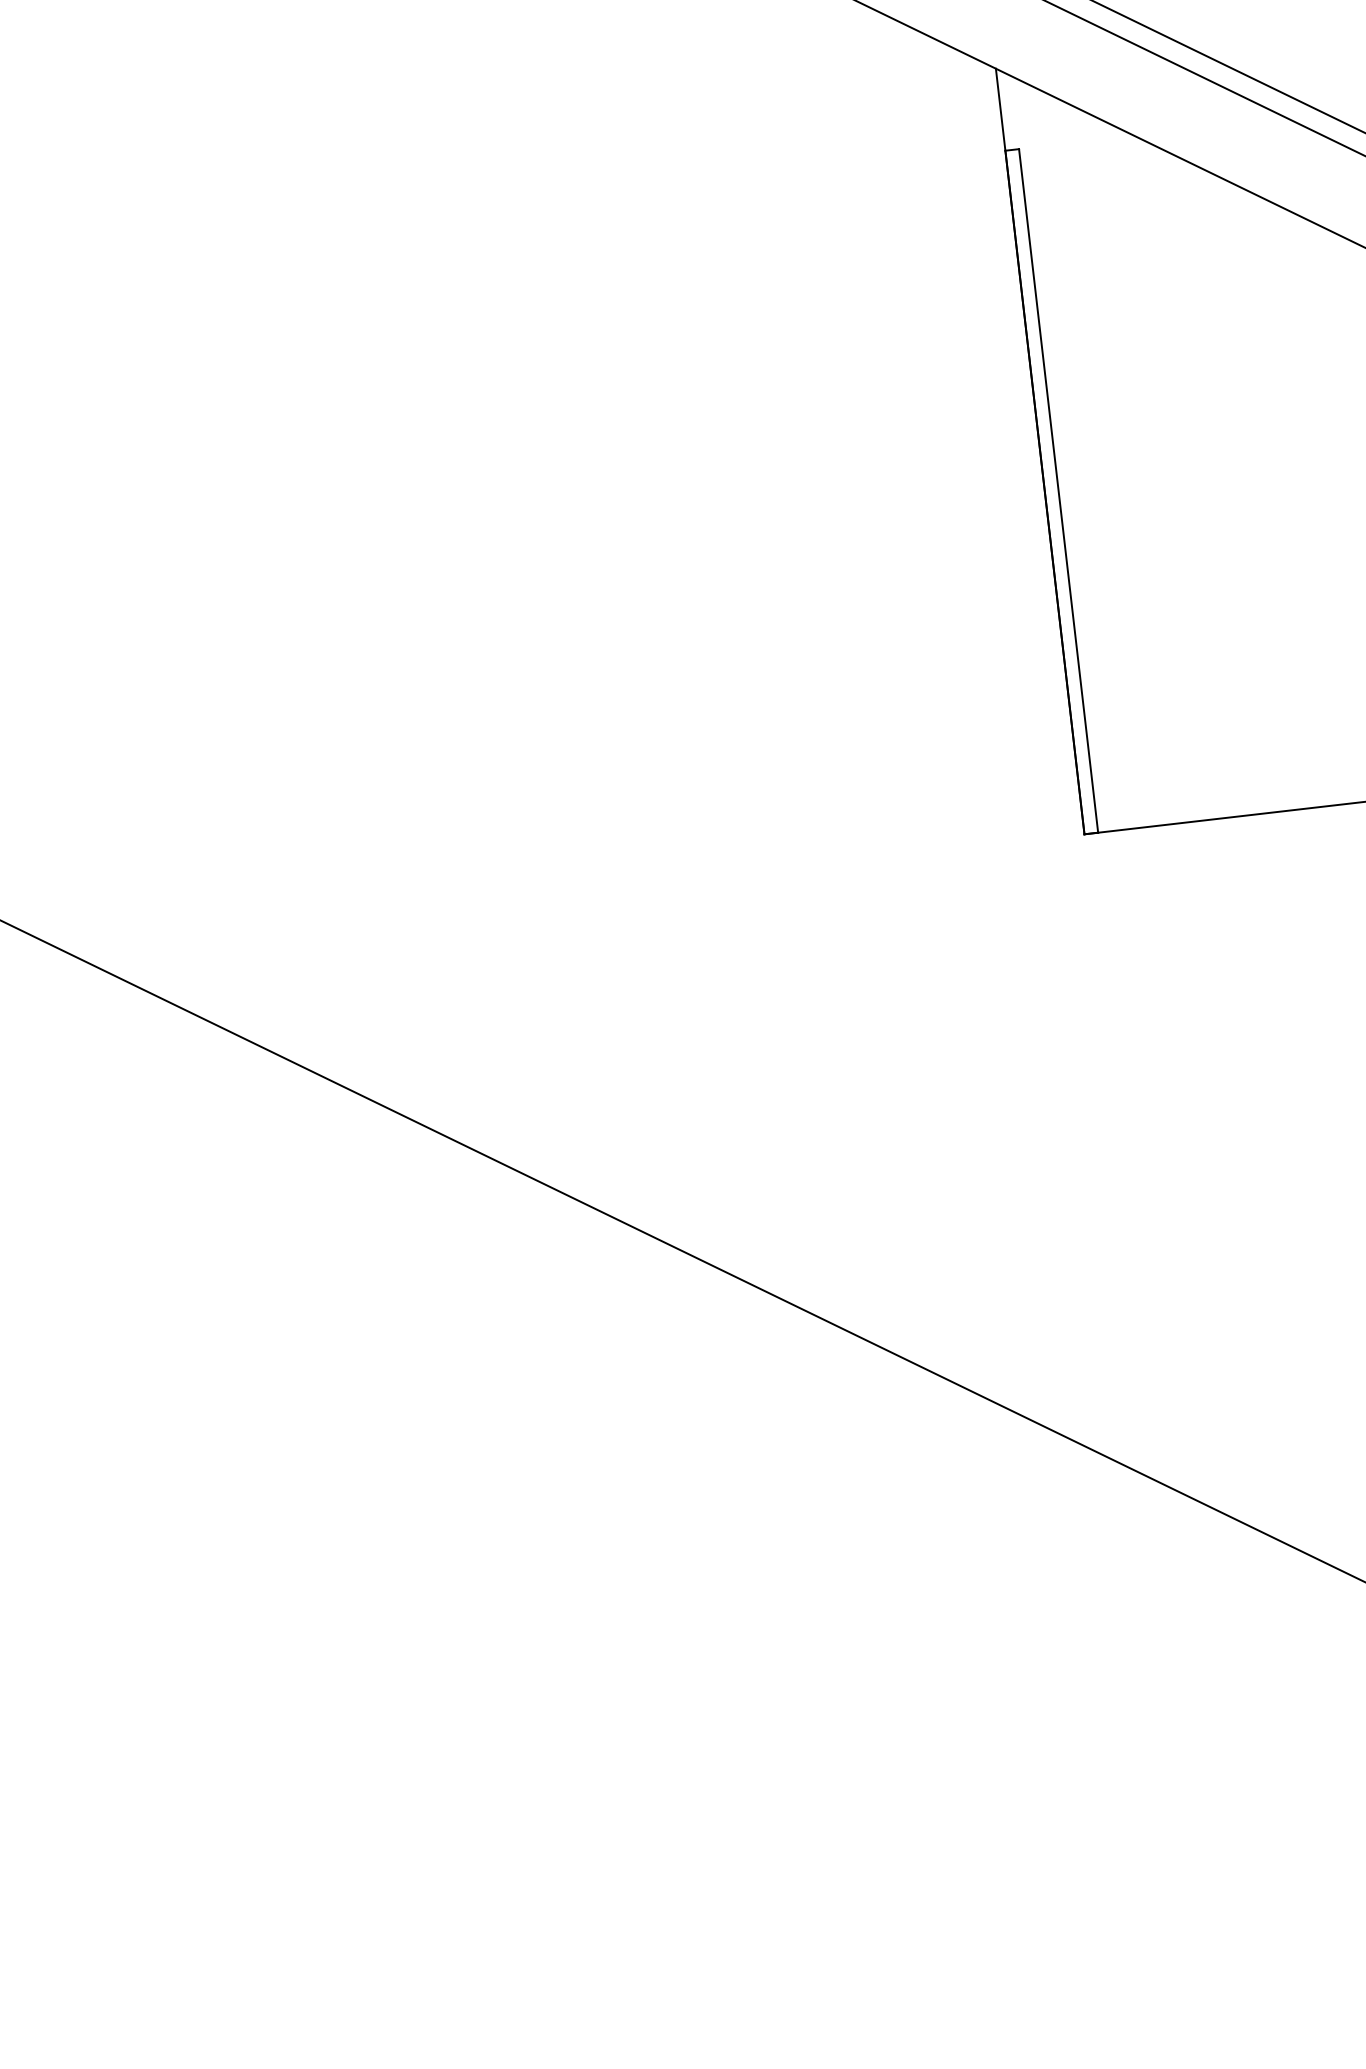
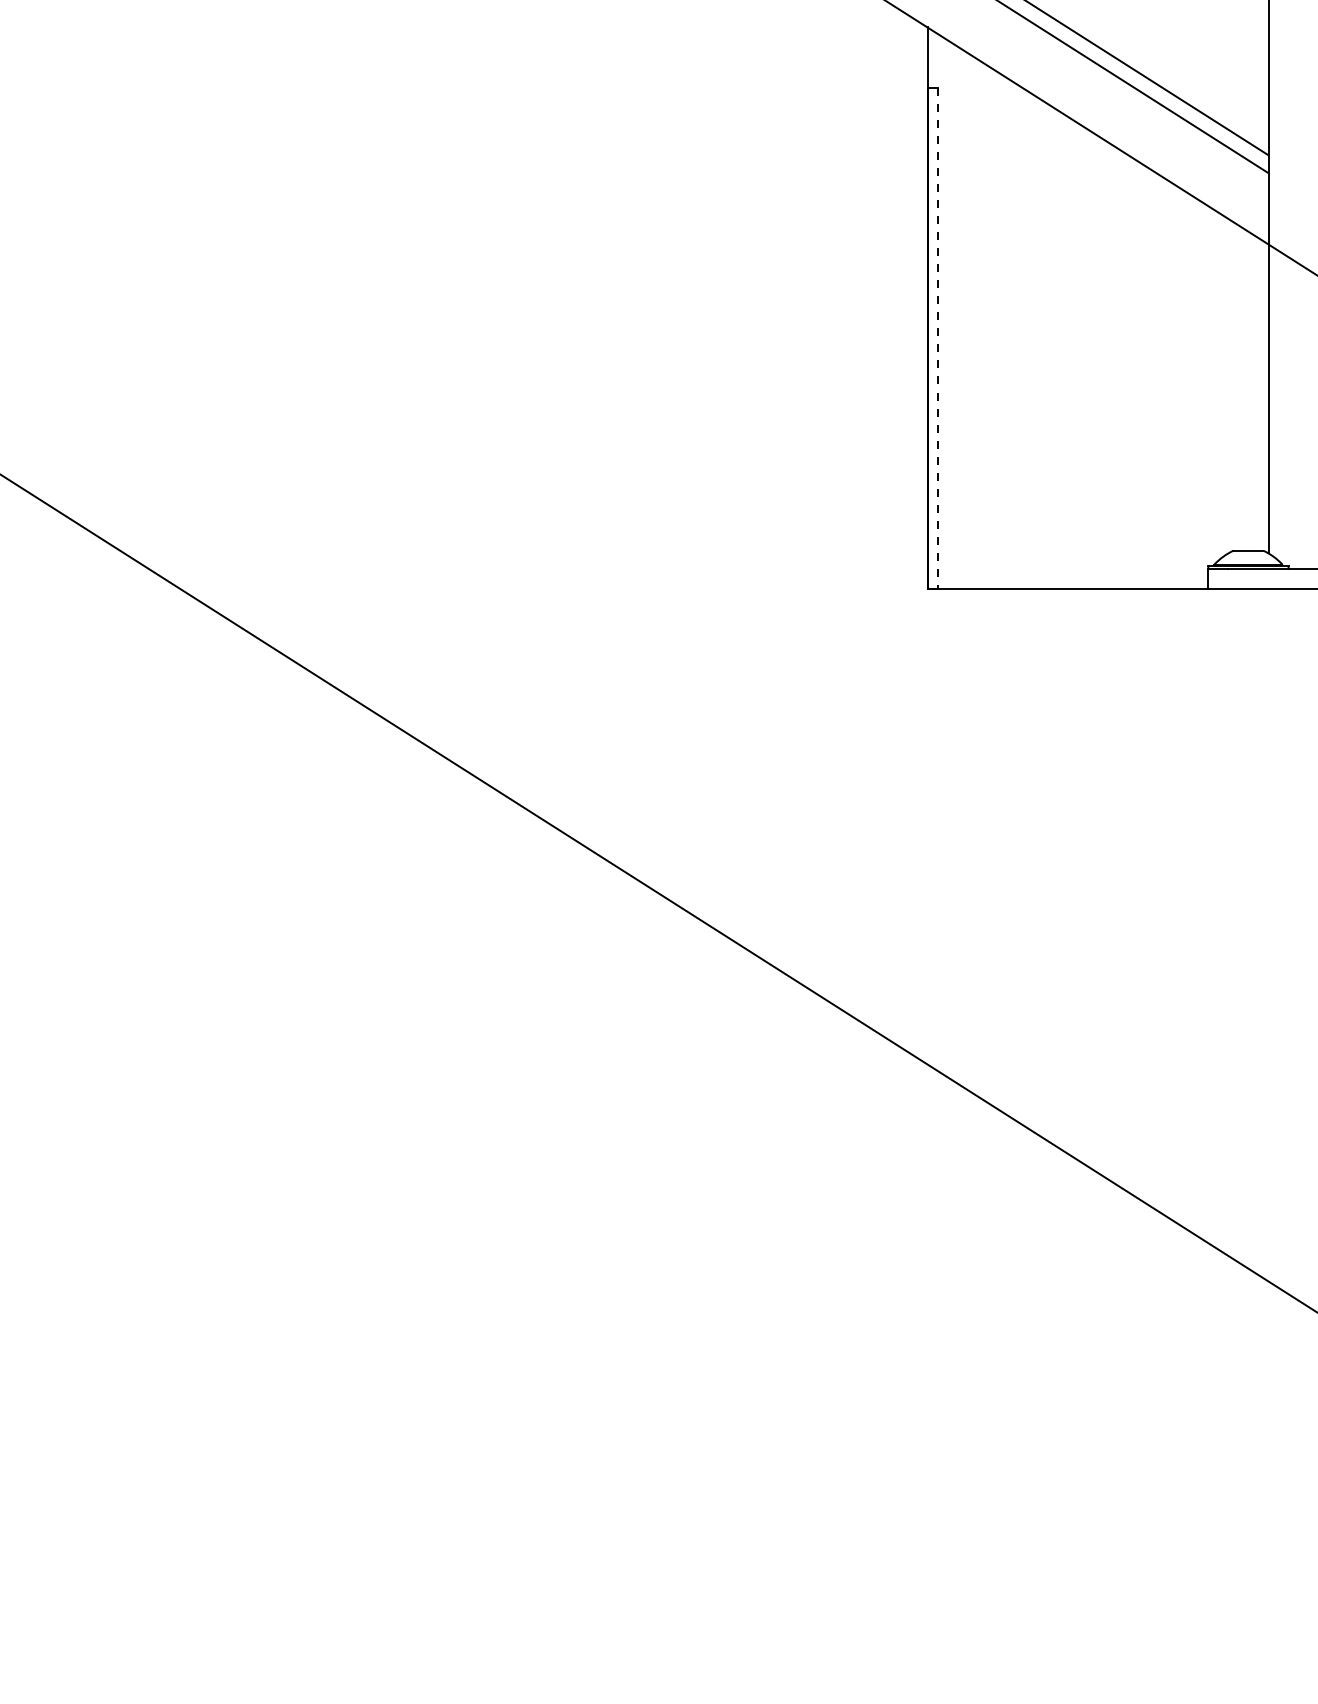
line: (1058, 491) -> (937, 338), solid -> dashed

